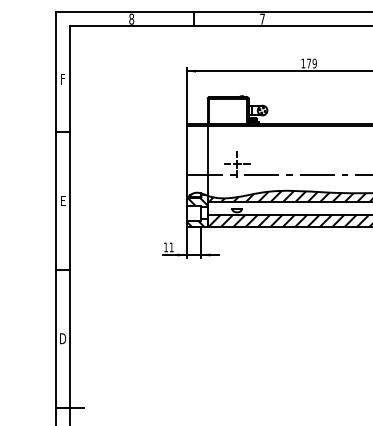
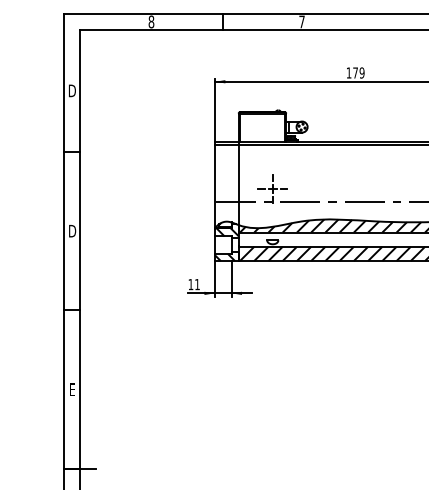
text: (62, 78) -> (71, 90), F -> D
text: (63, 200) -> (72, 230), E -> D
text: (62, 338) -> (71, 389), D -> E

